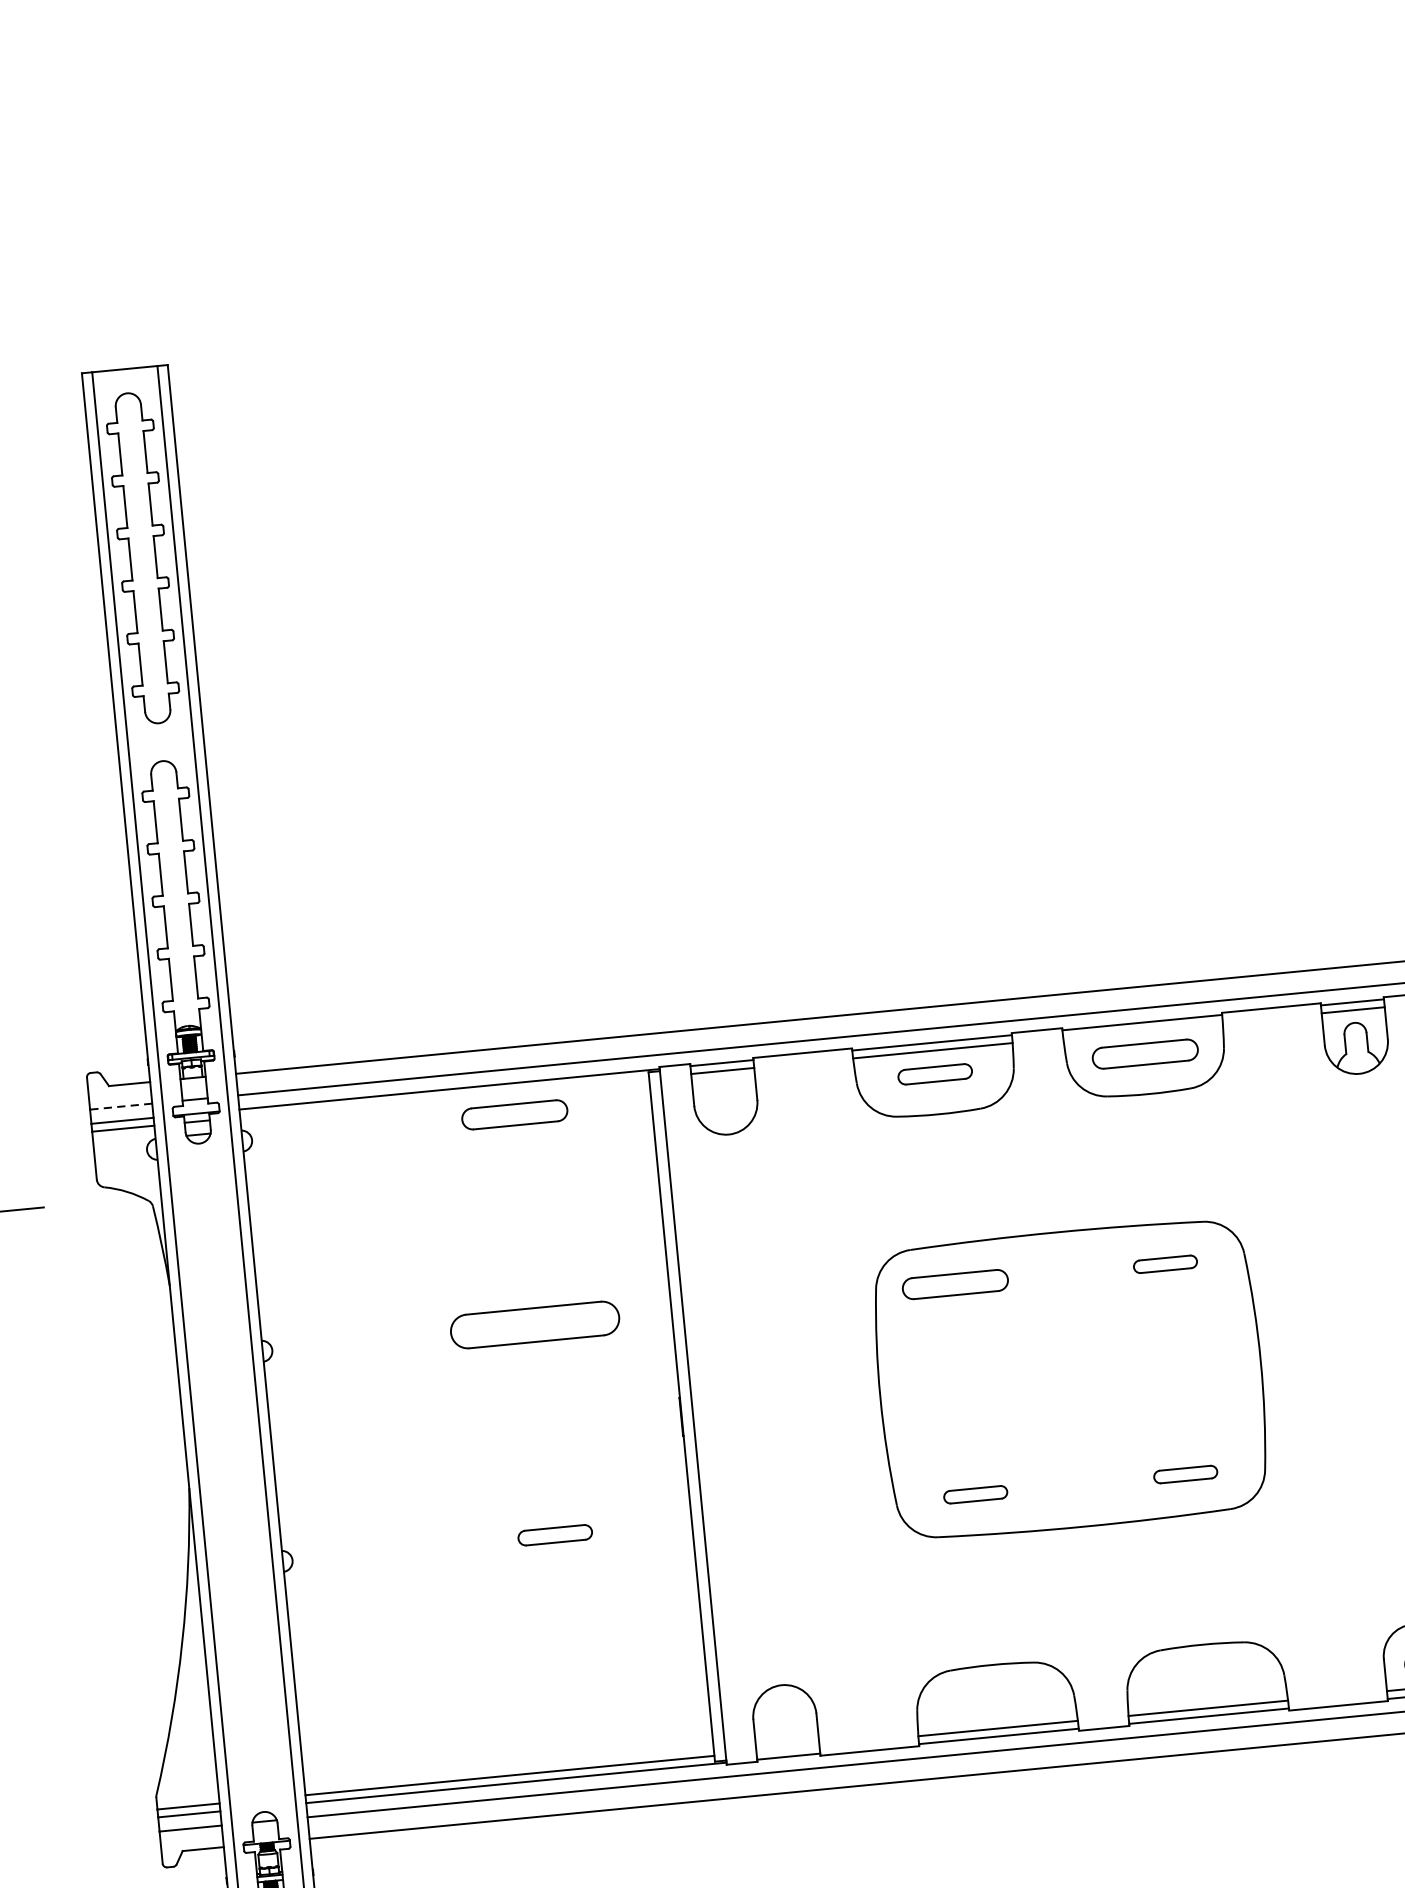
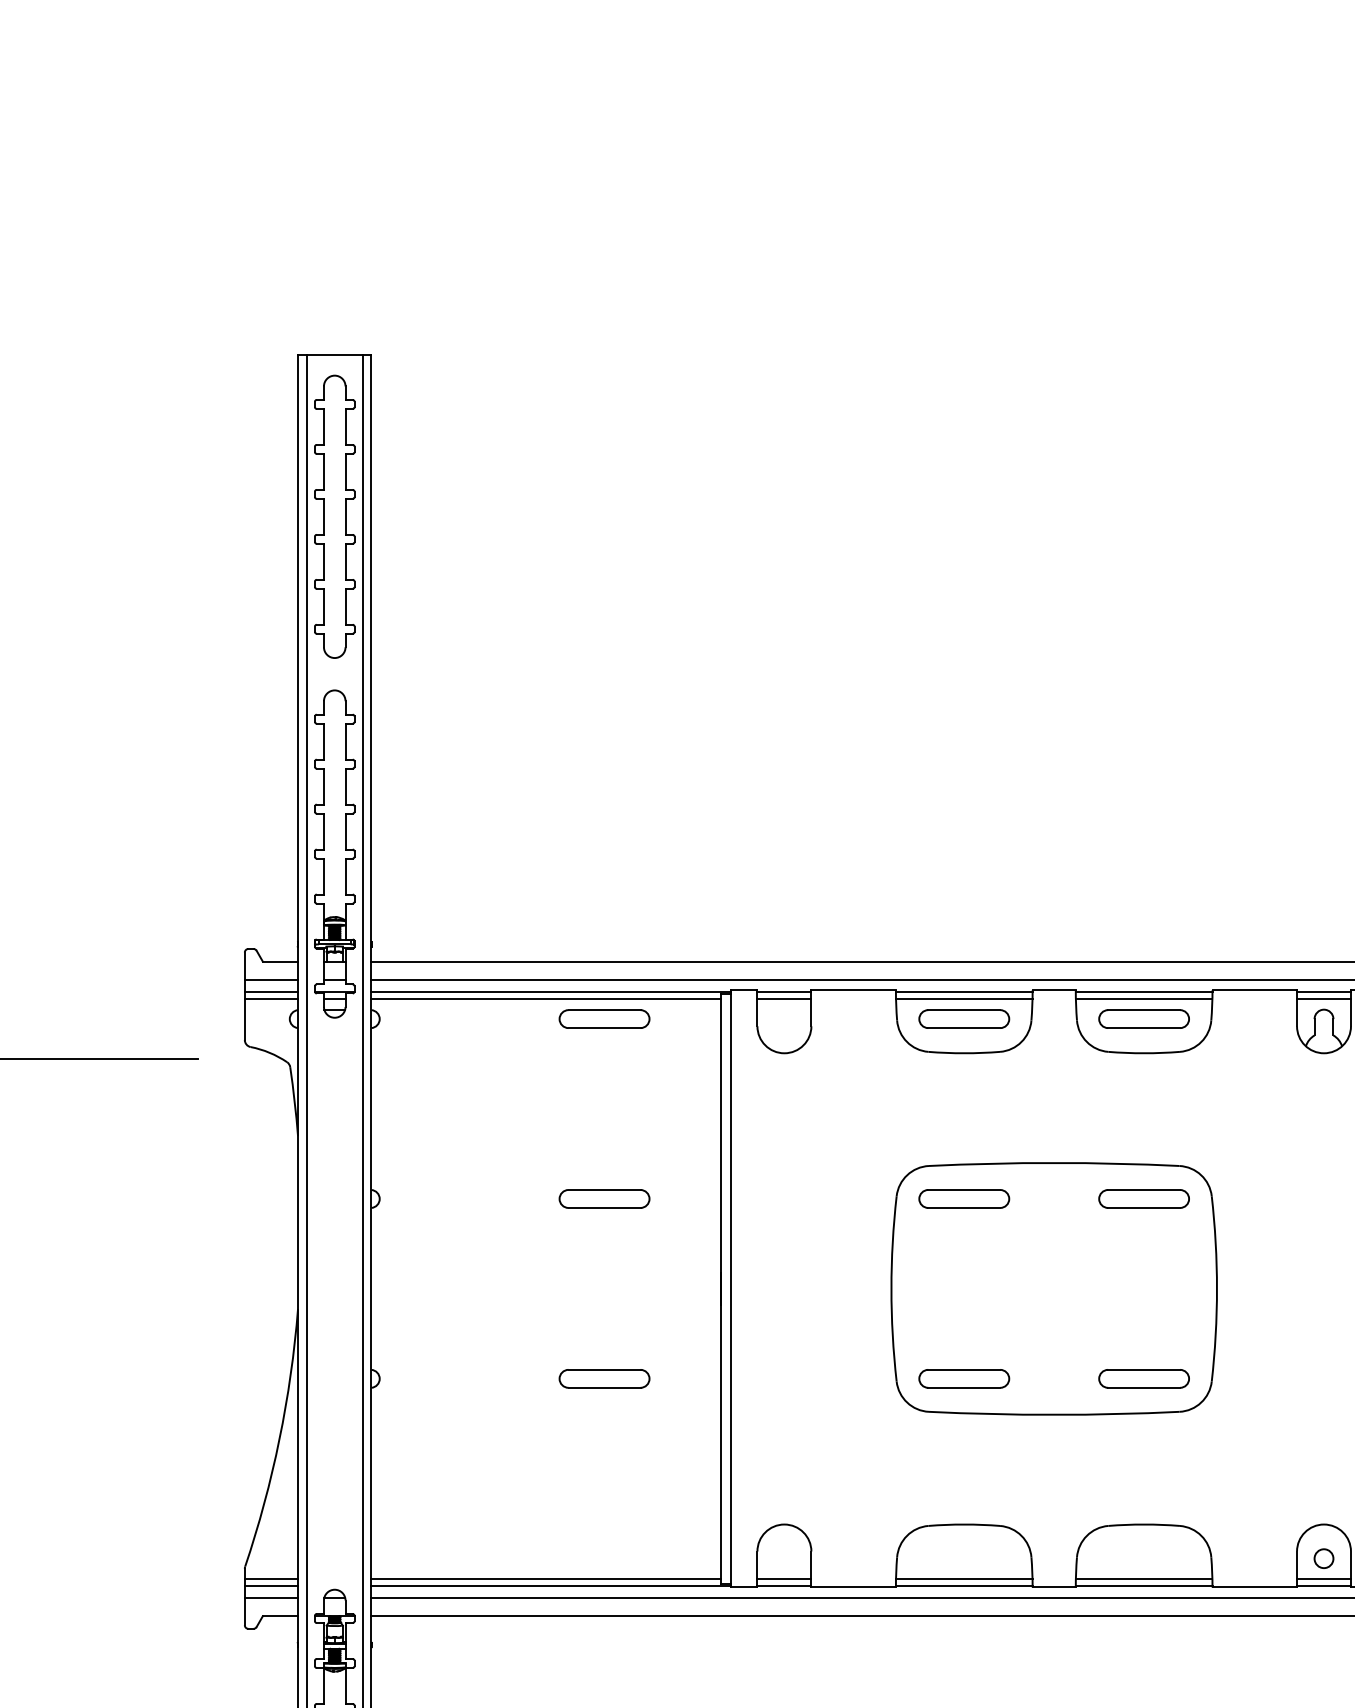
line: (1142, 1030) -> (1143, 998), added
part: (935, 1073) -> (964, 1018), size x1.43
line: (444, 1097) -> (546, 998), added
line: (121, 1107) -> (271, 980), dashed -> solid
part: (1164, 1263) -> (1143, 1198), size x1.67
part: (534, 1324) -> (604, 1198), size x0.62
part: (1185, 1474) -> (1143, 1378), size x1.67
part: (975, 1494) -> (964, 1378), size x1.67
part: (555, 1534) -> (604, 1378), size x1.43
line: (788, 1748) -> (784, 1578), added

